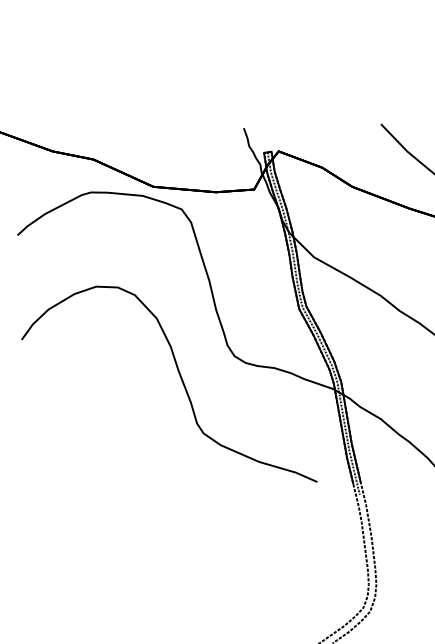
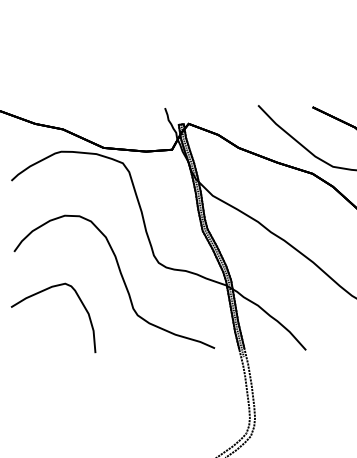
part: (66, 398) -> (44, 291), added

